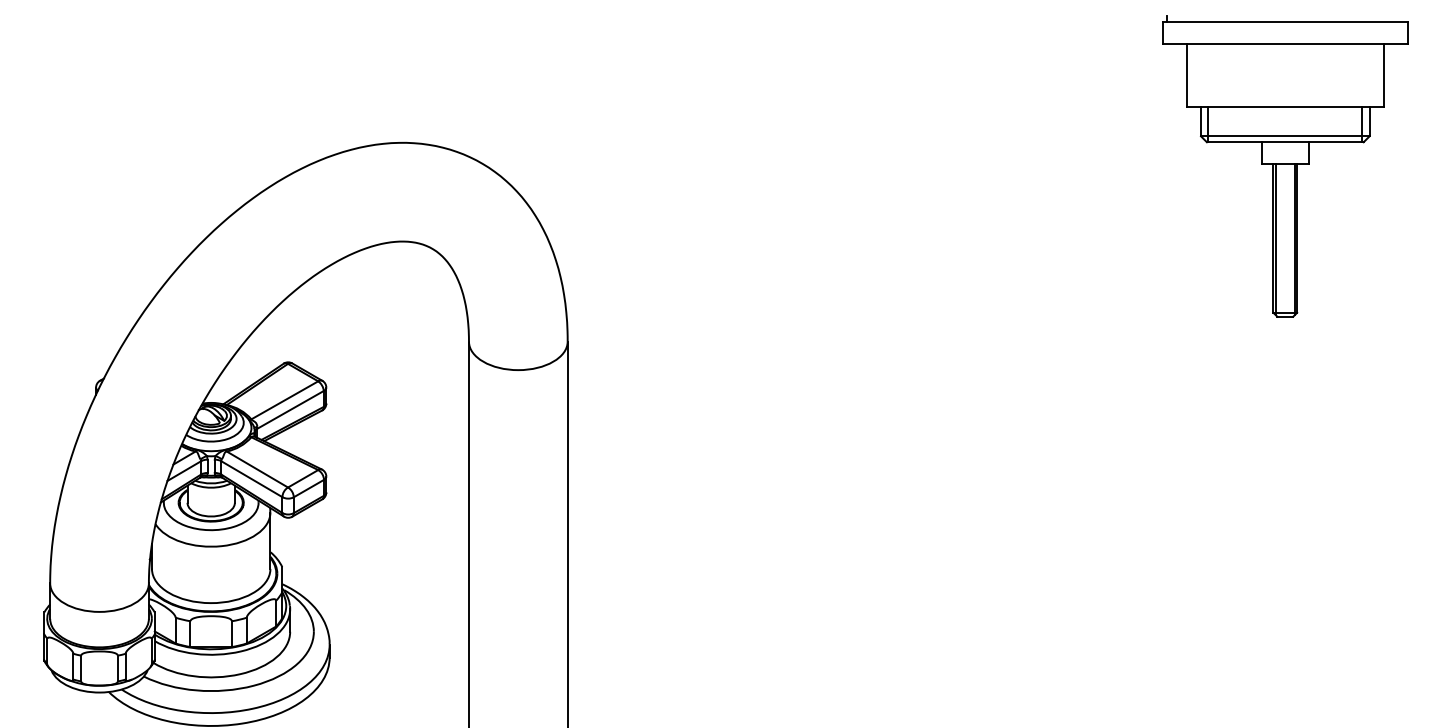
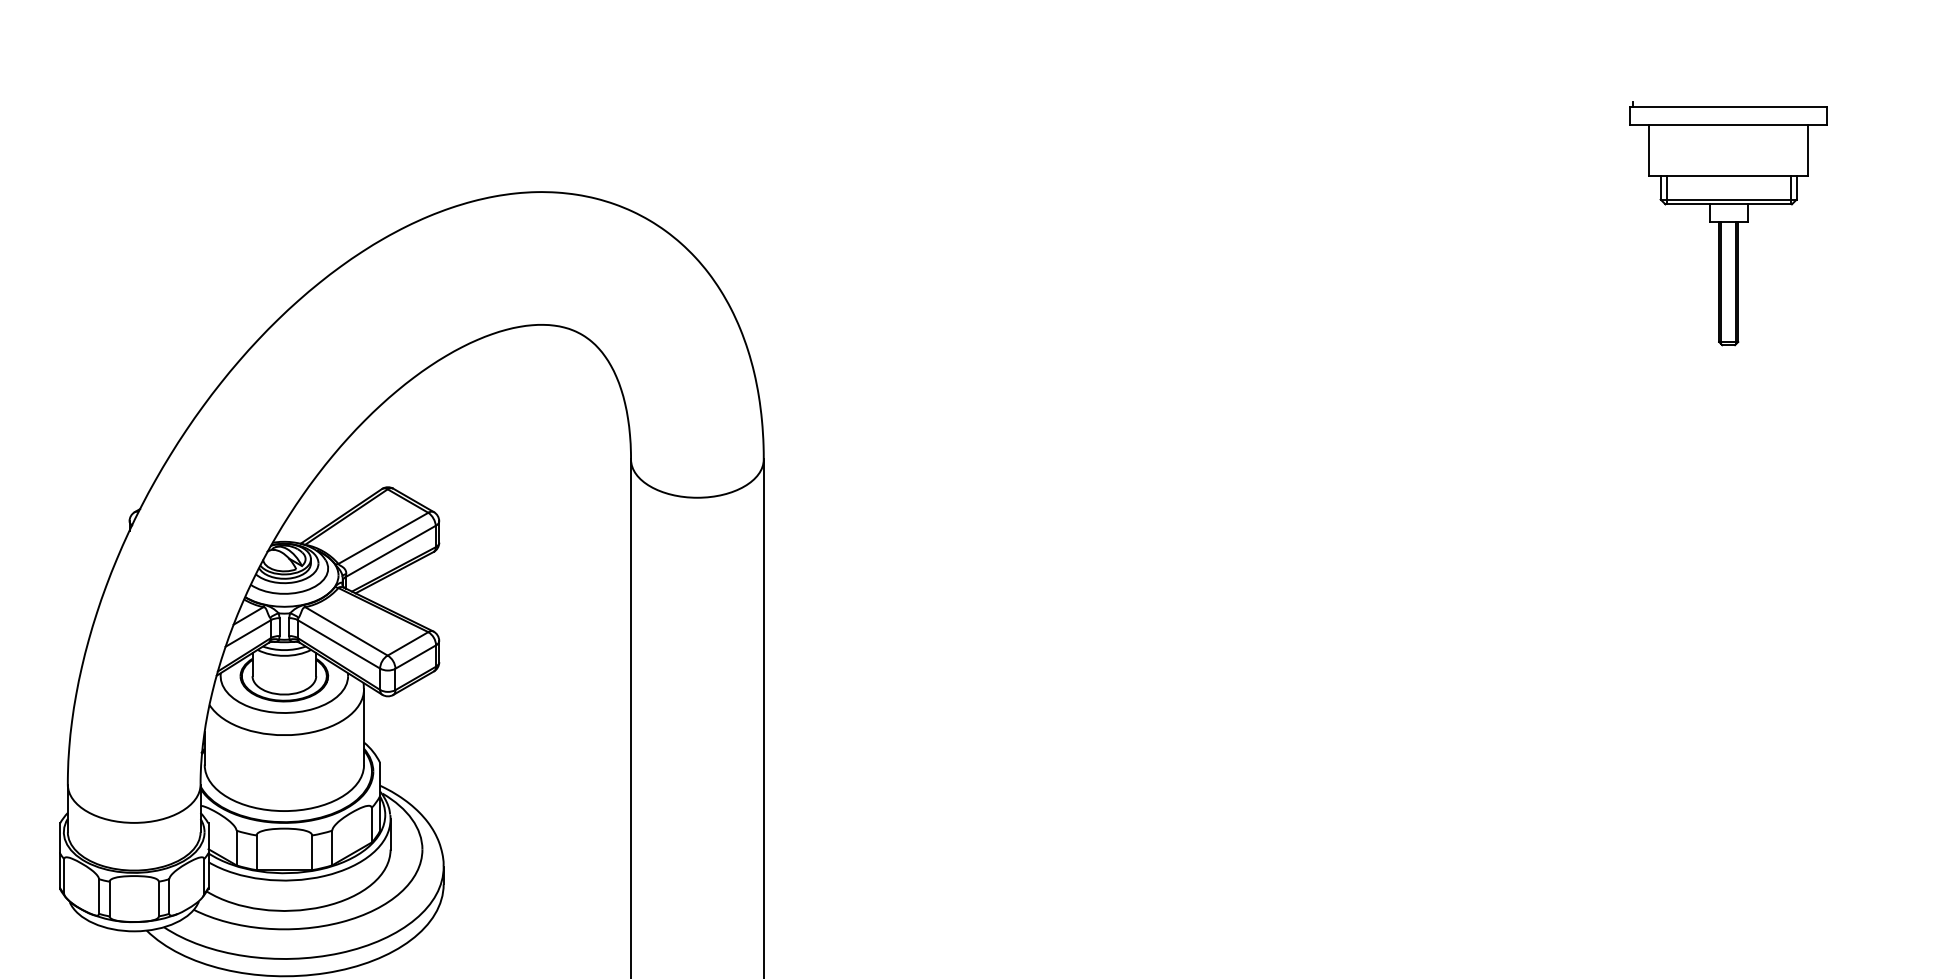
part: (1285, 166) -> (1728, 223), size x0.6

